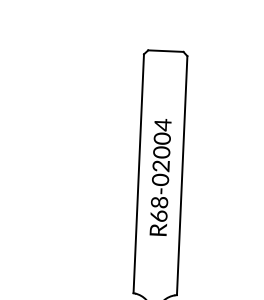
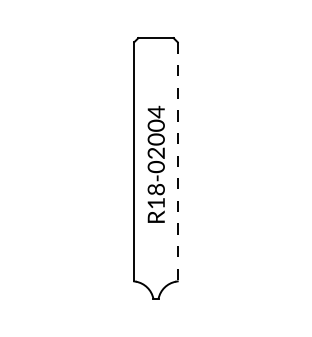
line: (181, 175) -> (177, 161), solid -> dashed
text: (158, 215) -> (155, 202), R68-02004 -> R18-02004

